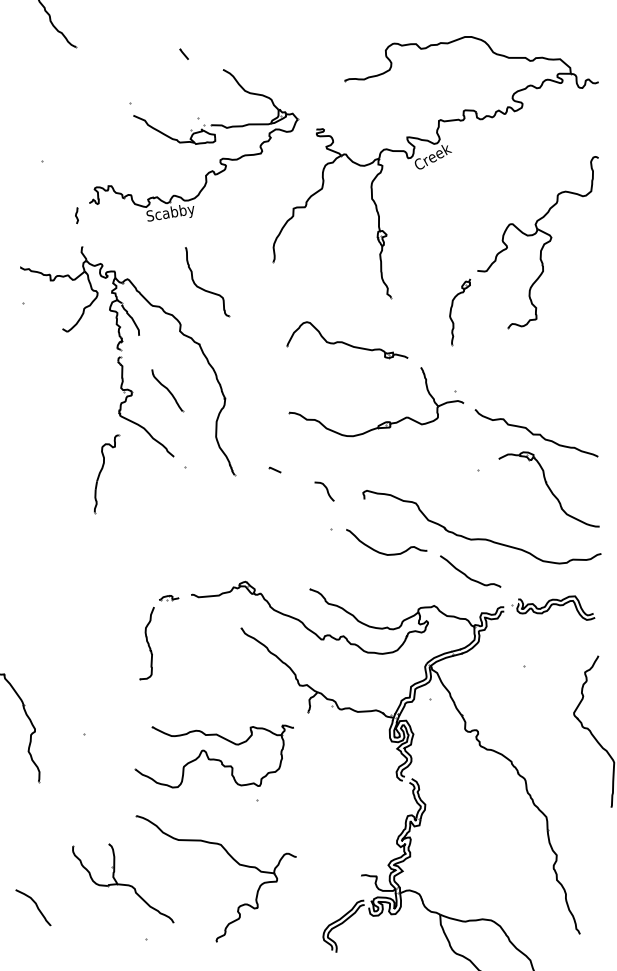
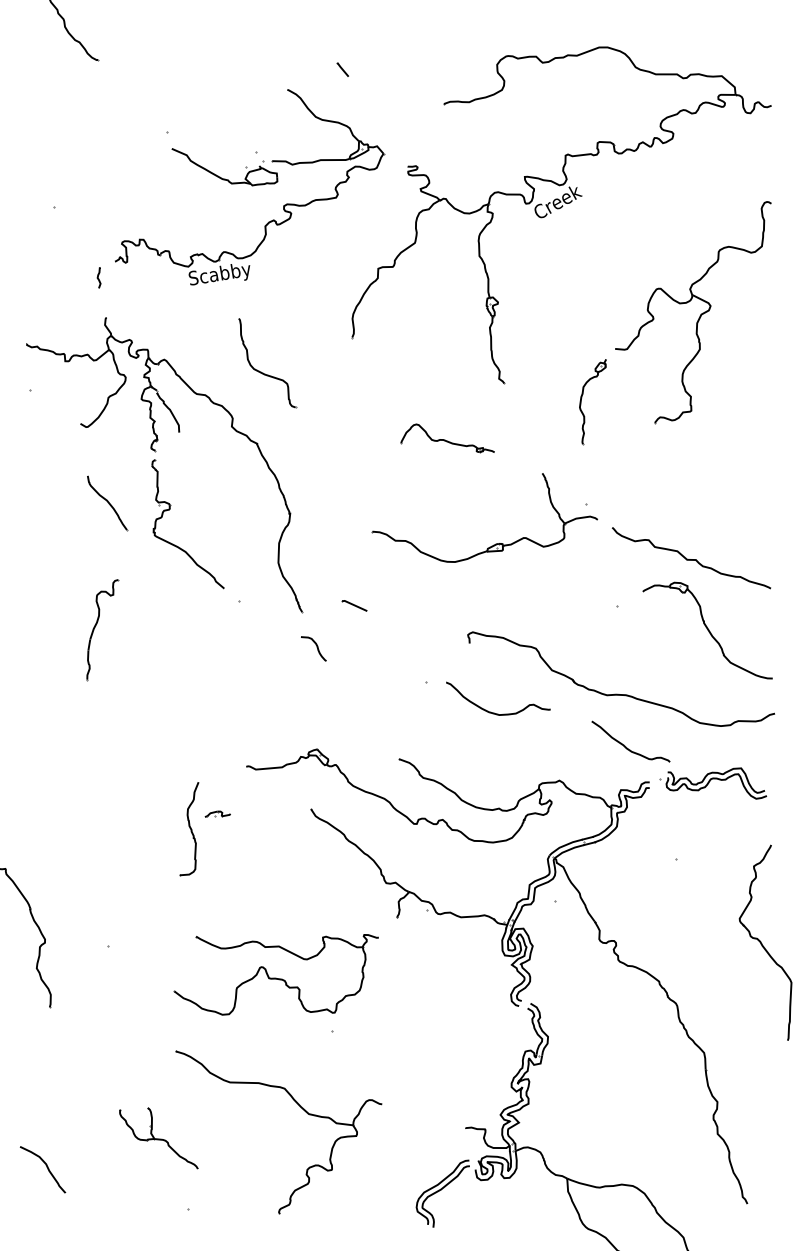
line: (183, 53) -> (342, 68), moved
part: (347, 340) -> (447, 438), size x0.6
part: (167, 390) -> (107, 503), moved
part: (274, 469) -> (353, 604), size x1.6
part: (101, 472) -> (95, 628), moved
curve: (326, 491) -> (316, 648), moved
curve: (466, 574) -> (625, 745), moved
part: (169, 598) -> (218, 814), moved
part: (123, 883) -> (159, 1138), size x0.6

